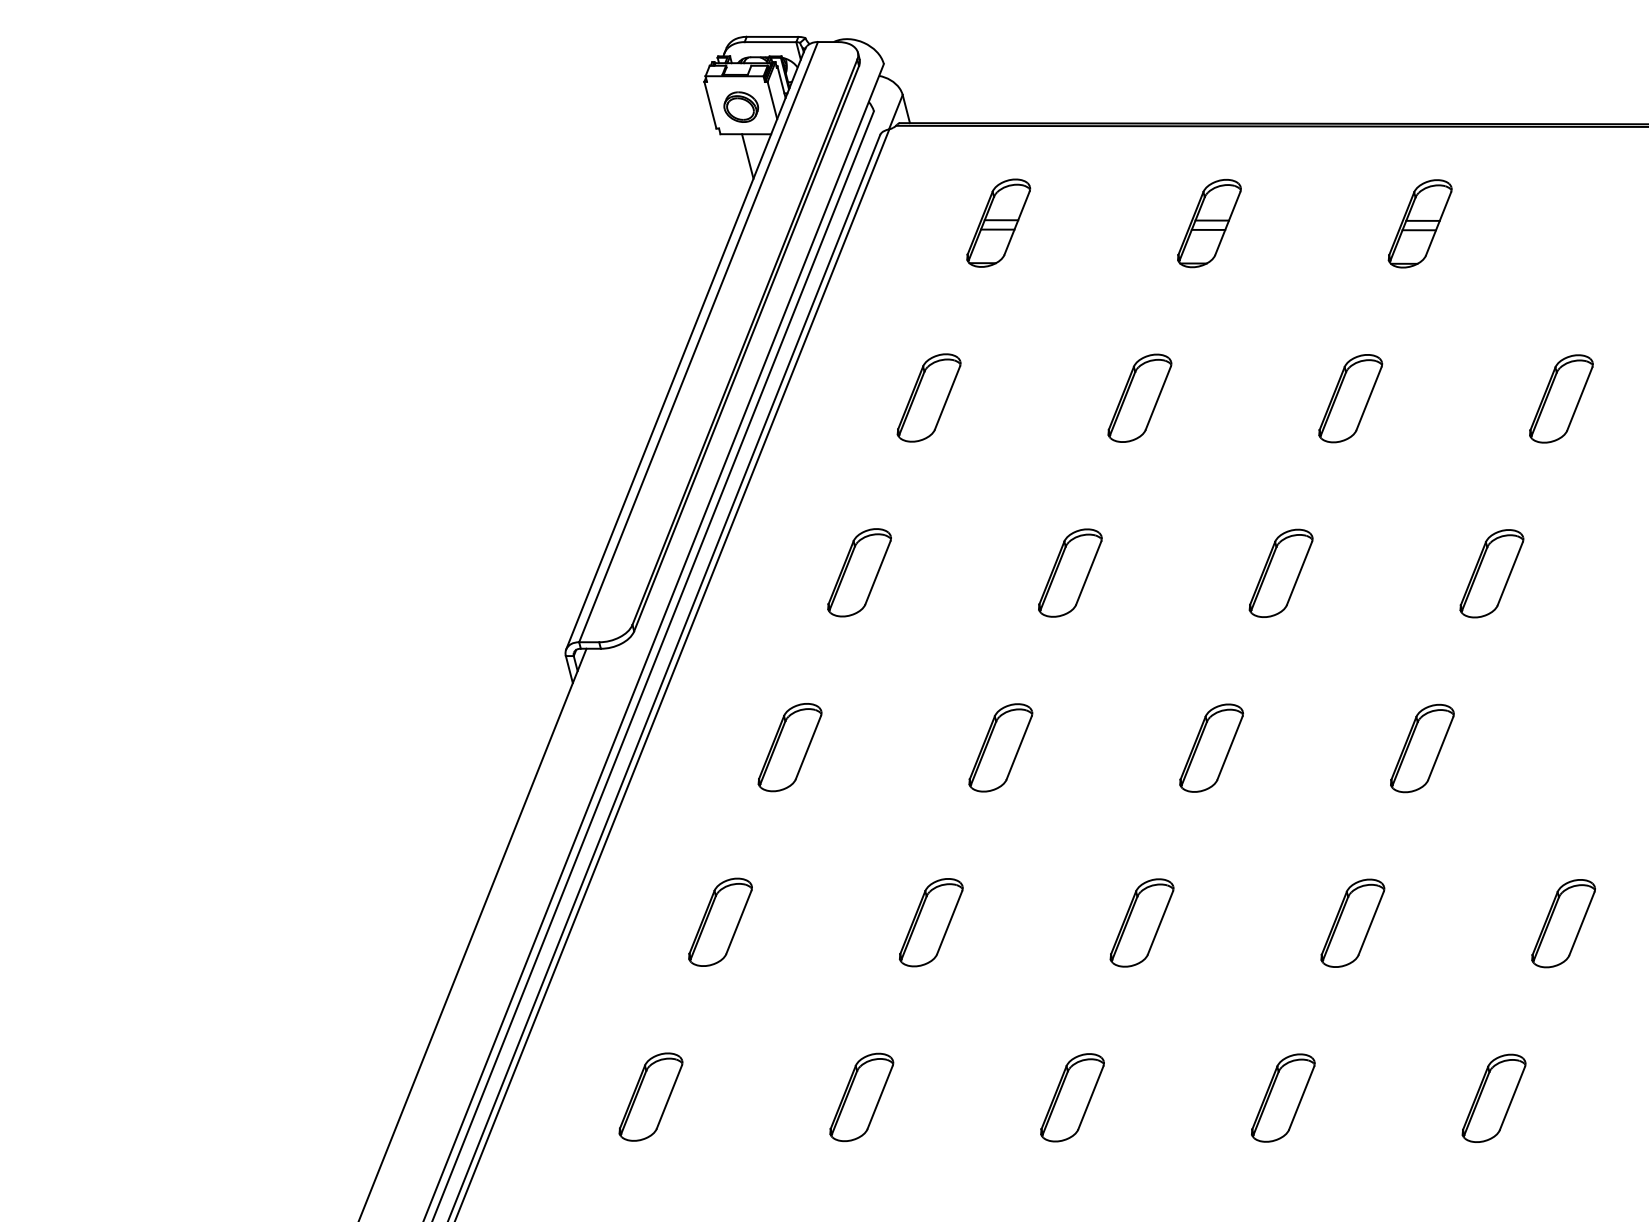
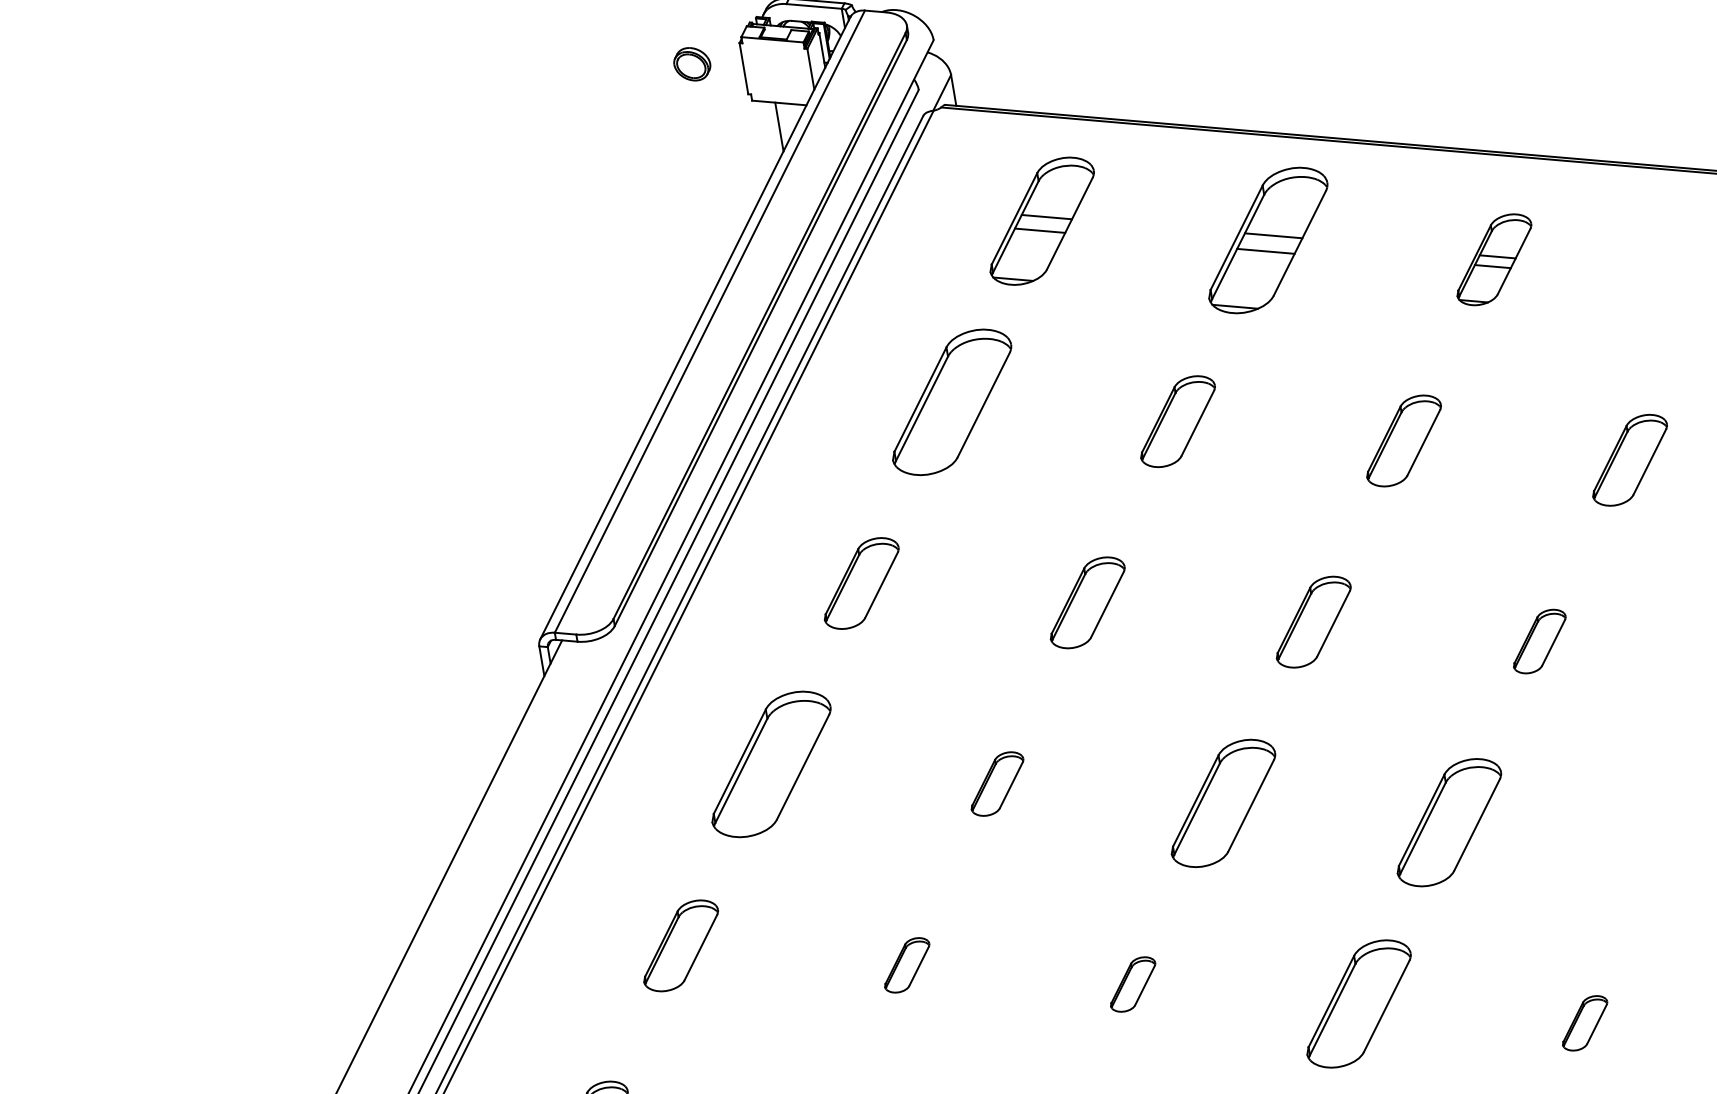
part: (741, 106) -> (692, 63), moved
part: (998, 222) -> (1042, 220), size x1.4
part: (1209, 223) -> (1268, 240), size x1.6
part: (928, 397) -> (951, 401), size x1.6
part: (1491, 573) -> (1539, 641), size x0.7
part: (789, 747) -> (770, 764), size x1.6
part: (1000, 747) -> (997, 783), size x0.7
part: (1211, 747) -> (1223, 802), size x1.4
part: (1422, 748) -> (1449, 822), size x1.4
part: (931, 922) -> (907, 965), size x0.6
part: (1141, 922) -> (1132, 983), size x0.6
part: (1352, 922) -> (1358, 1002), size x1.4
part: (1563, 923) -> (1585, 1023), size x0.6

